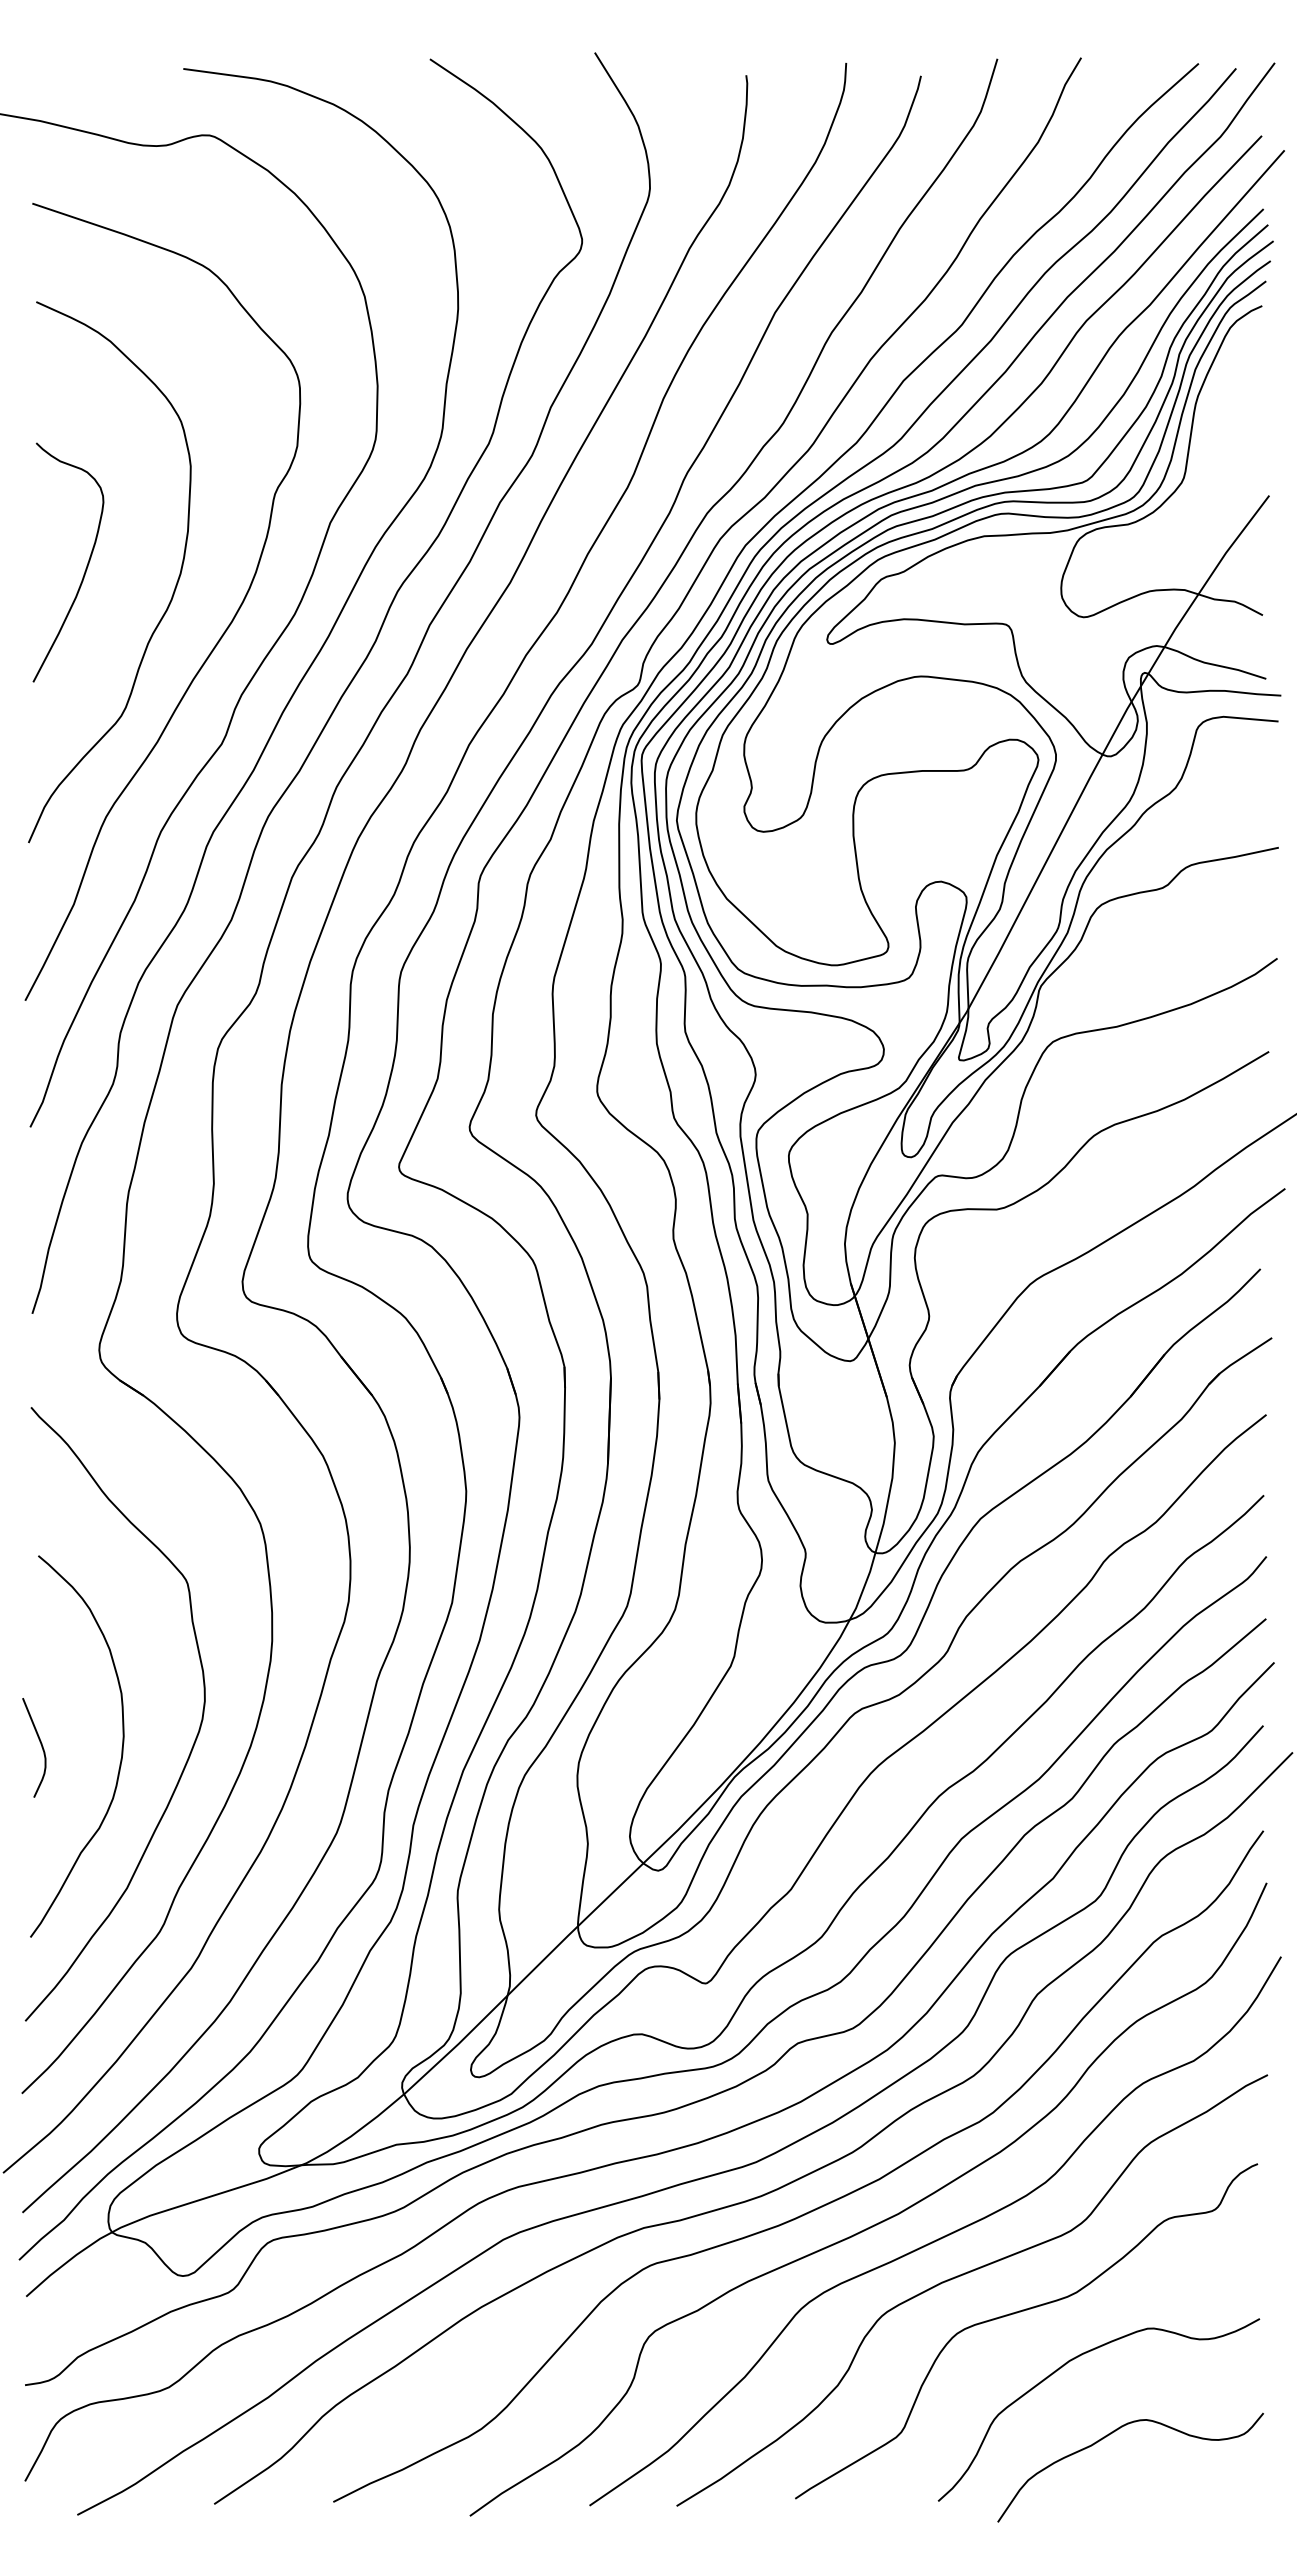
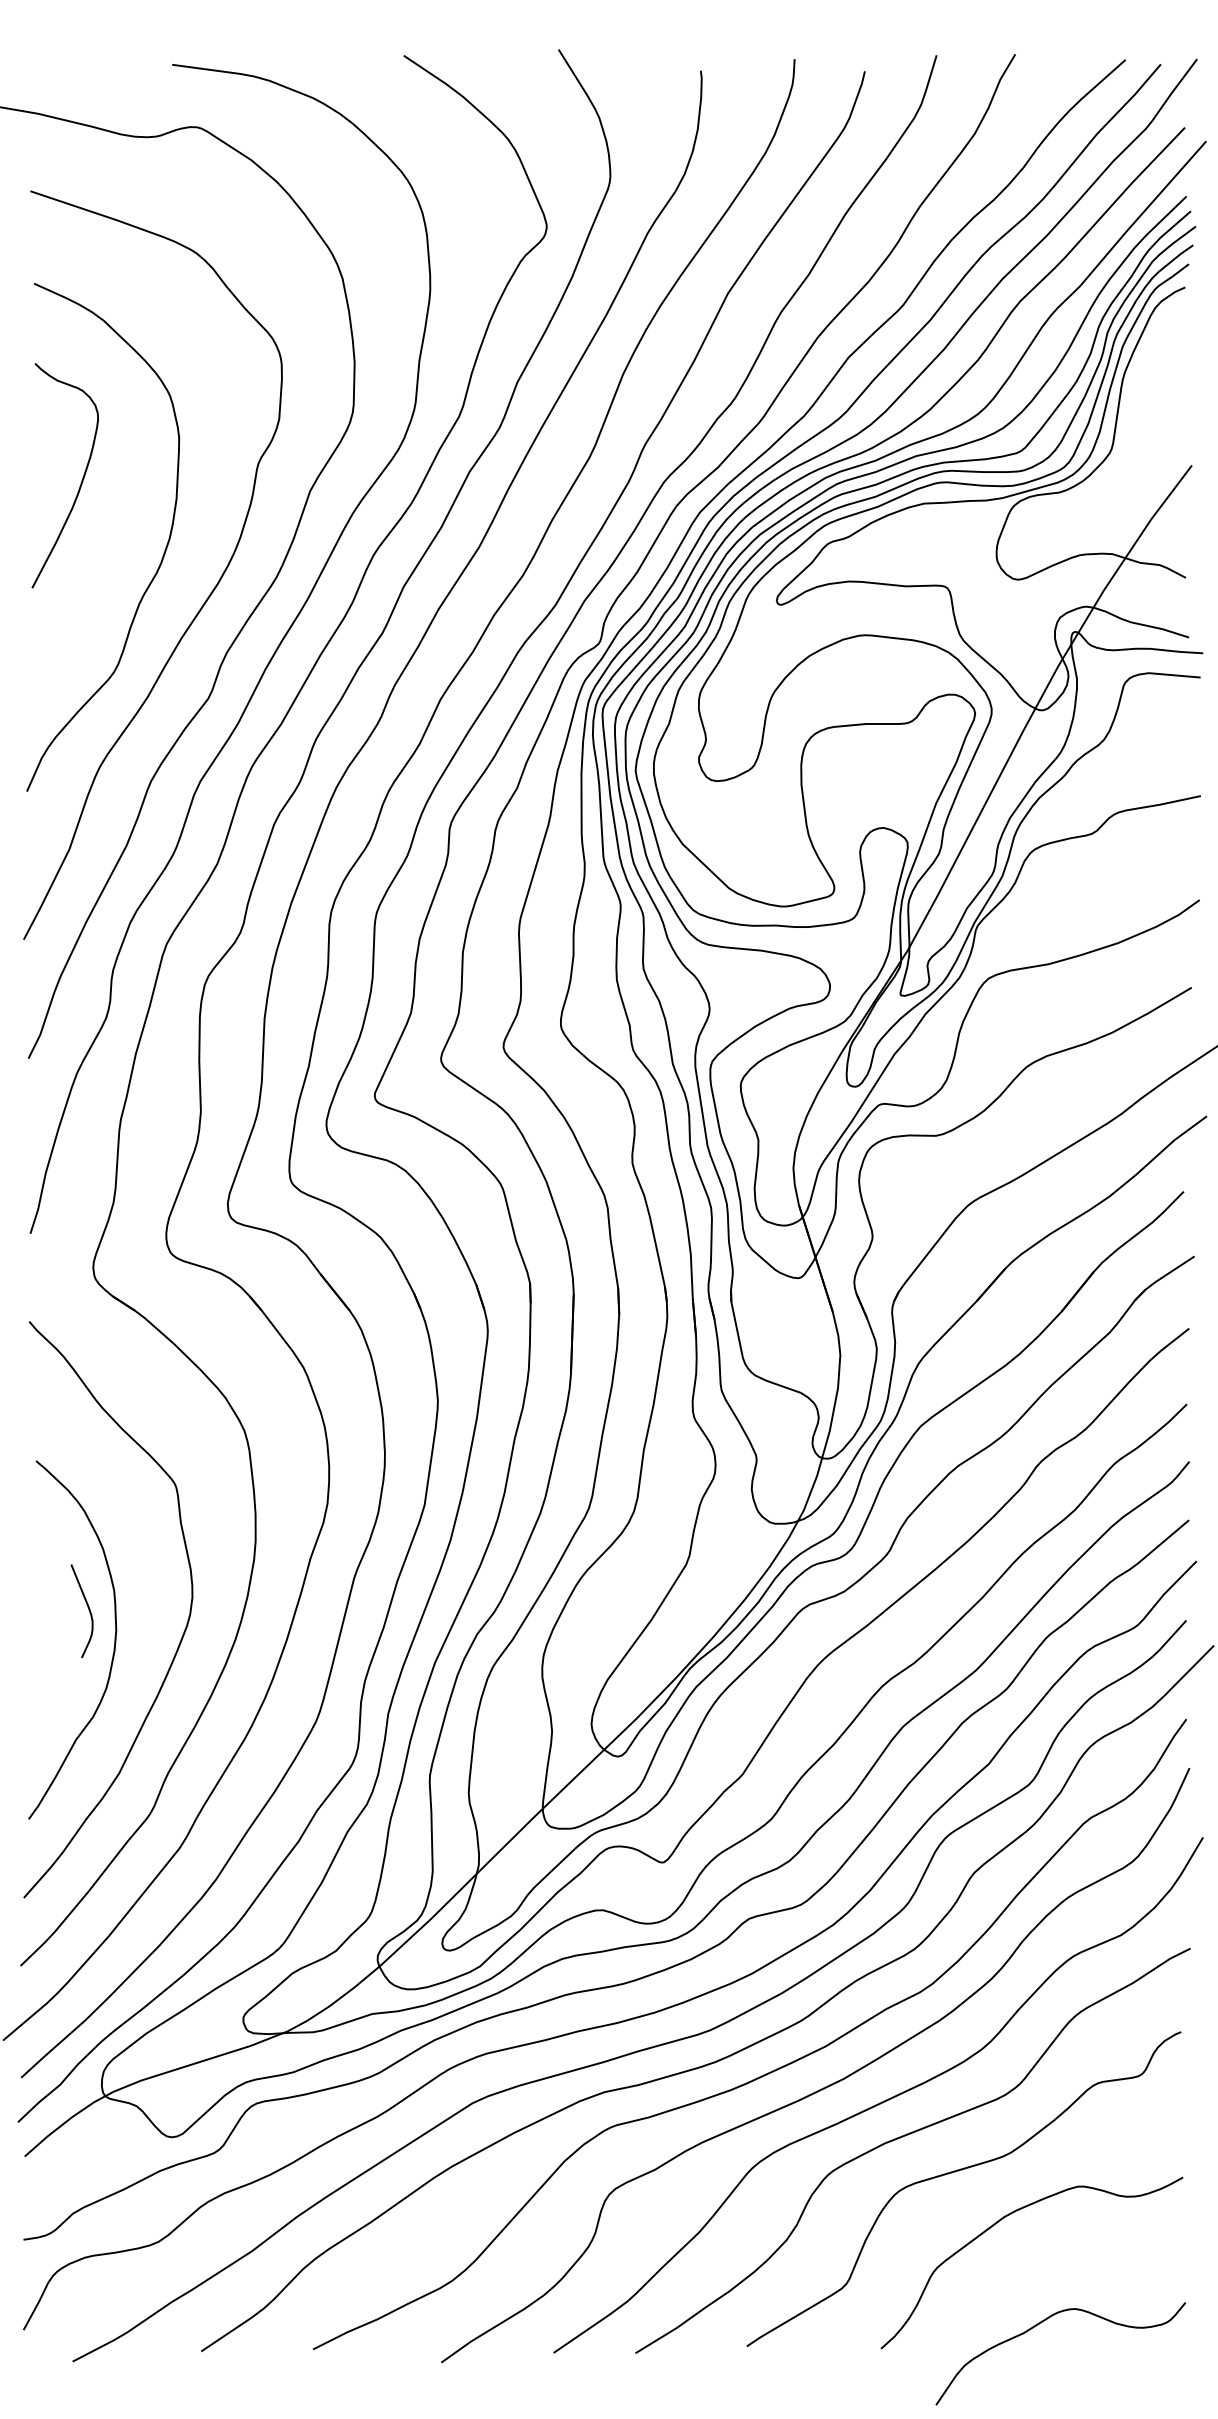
curve: (85, 568) -> (81, 481), moved
curve: (40, 1744) -> (87, 1608), moved
curve: (1111, 2434) -> (1042, 2322), moved

